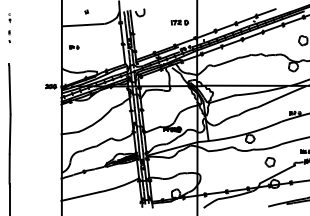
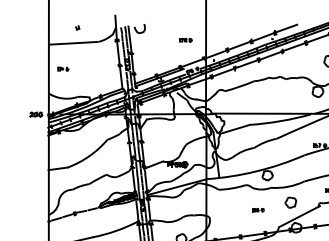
part: (179, 22) -> (185, 40), size x0.62
part: (242, 168) -> (258, 209), added

